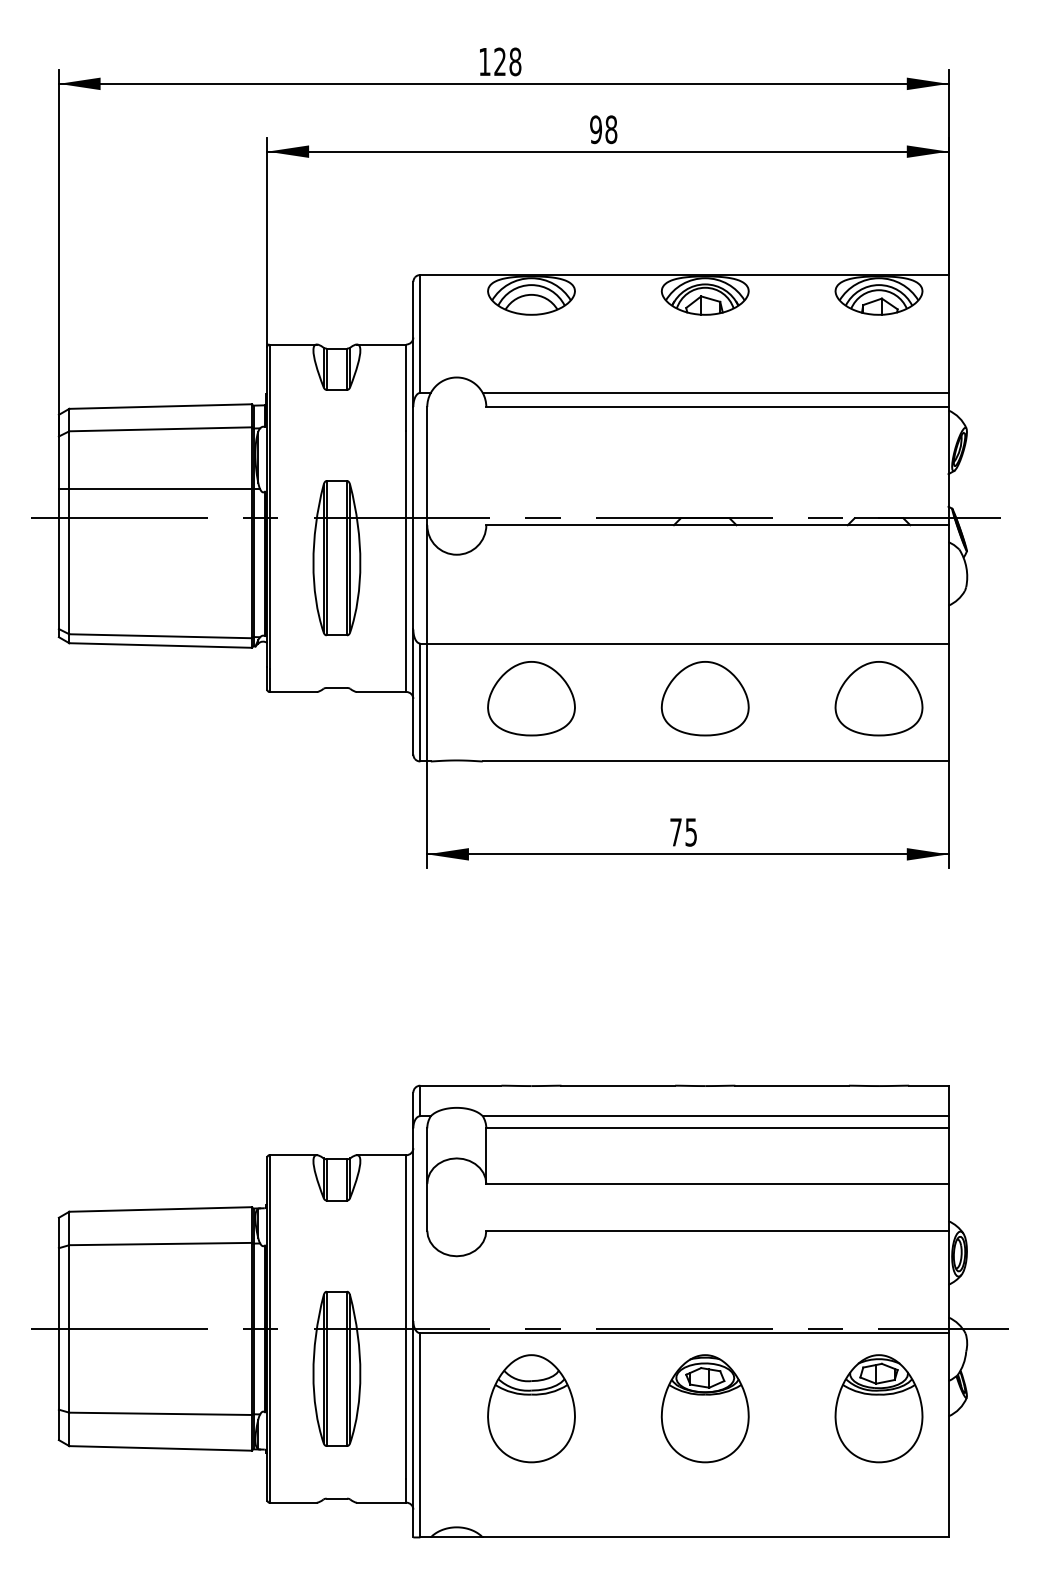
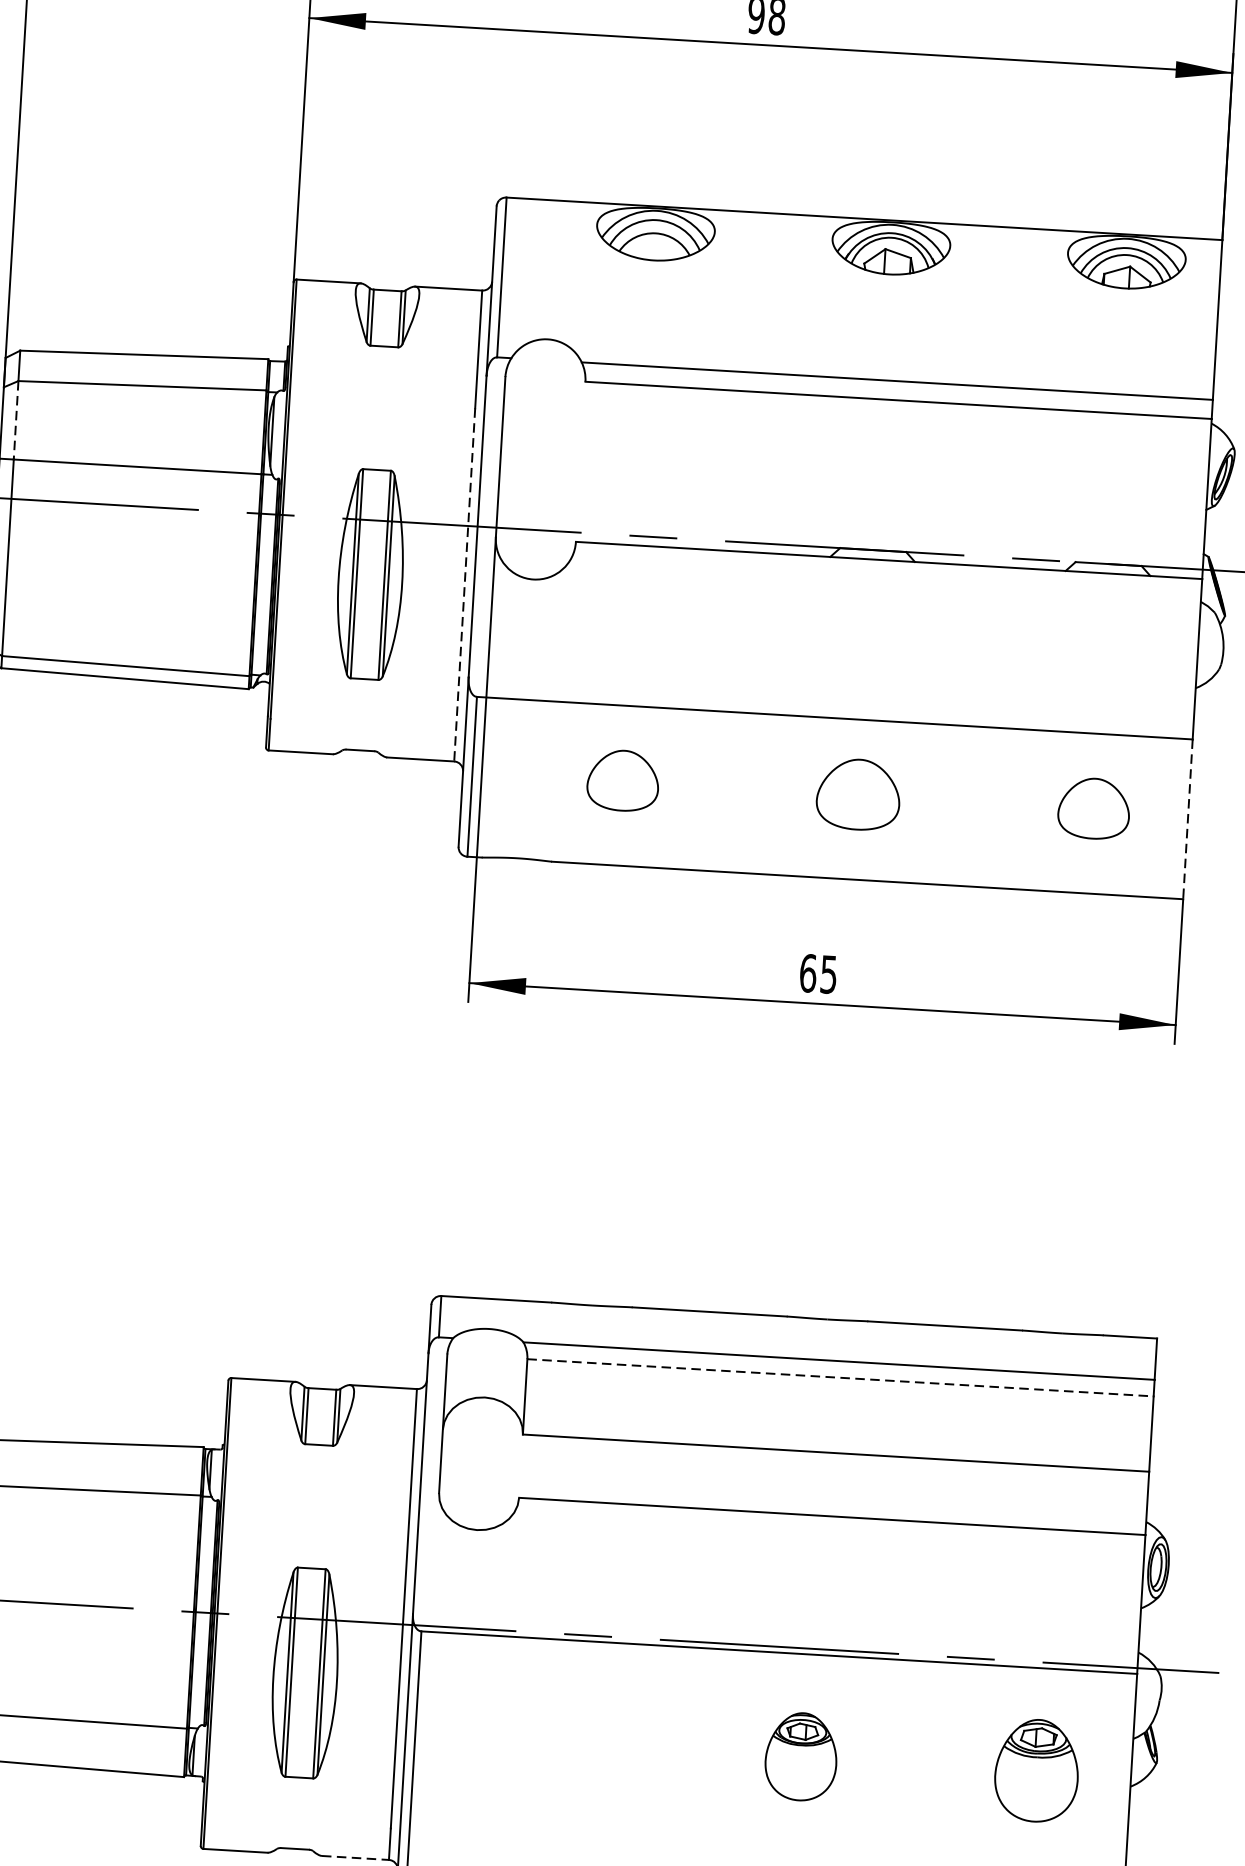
line: (69, 460) -> (16, 420), solid -> dashed
line: (406, 562) -> (464, 585), solid -> dashed
part: (531, 698) -> (623, 780), size x0.6
part: (704, 698) -> (857, 794), size x0.7
part: (878, 698) -> (1093, 808), size x0.6
line: (948, 702) -> (1187, 819), solid -> dashed
text: (676, 832) -> (808, 973), 75 -> 65
line: (717, 1128) -> (840, 1377), solid -> dashed
part: (531, 1408) -> (566, 1742), removed
part: (704, 1408) -> (800, 1756), size x0.6
part: (878, 1408) -> (1036, 1770), size x0.7
line: (381, 1502) -> (355, 1857), solid -> dashed

